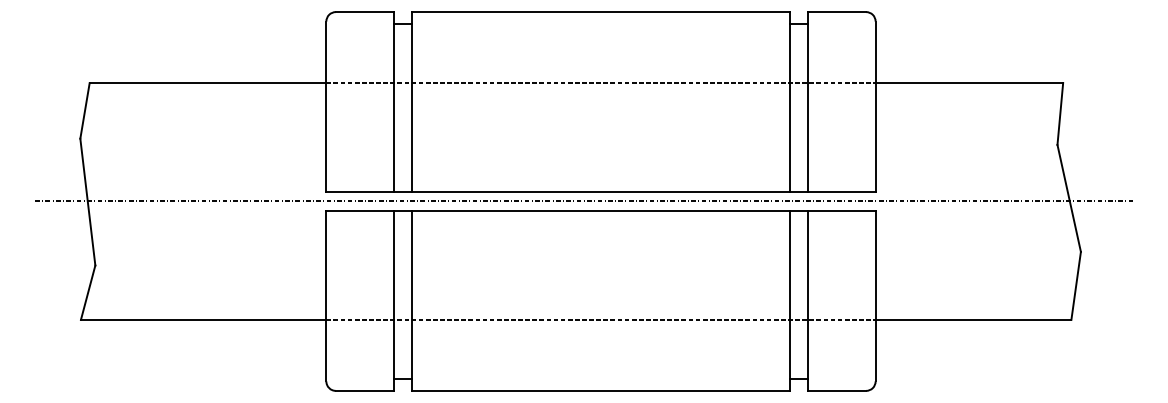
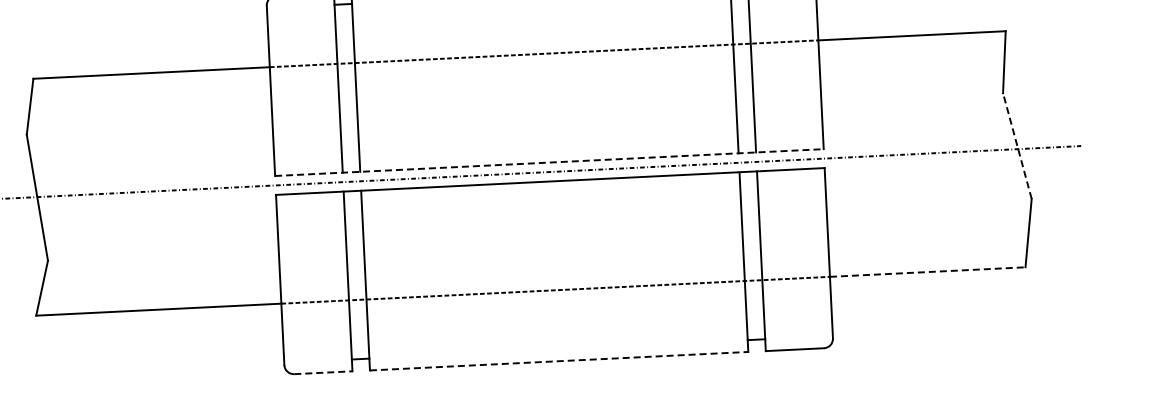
line: (601, 192) -> (549, 163), solid -> dashed
line: (1069, 198) -> (1017, 146), solid -> dashed
line: (973, 319) -> (927, 271), solid -> dashed
line: (365, 390) -> (323, 372), solid -> dashed
line: (601, 390) -> (559, 360), solid -> dashed

